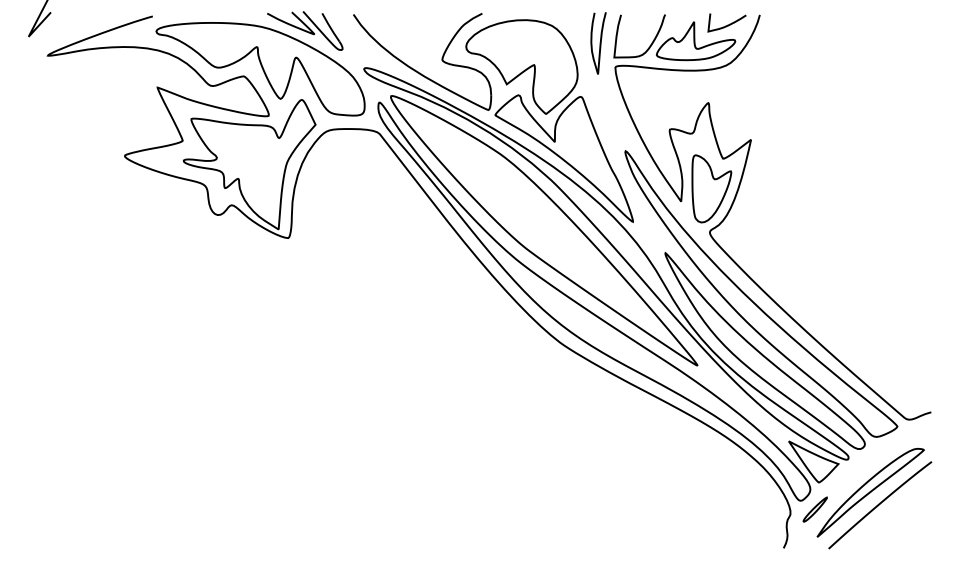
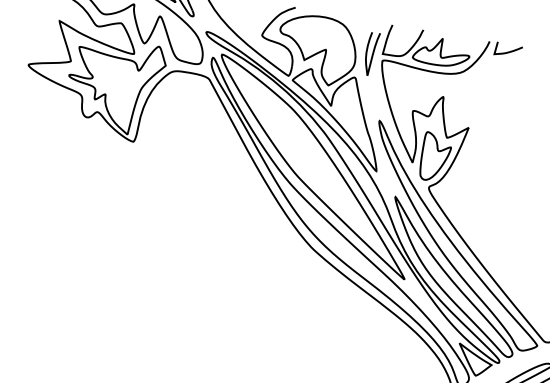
curve: (727, 24) -> (508, 51), moved
curve: (599, 43) -> (372, 54), moved

